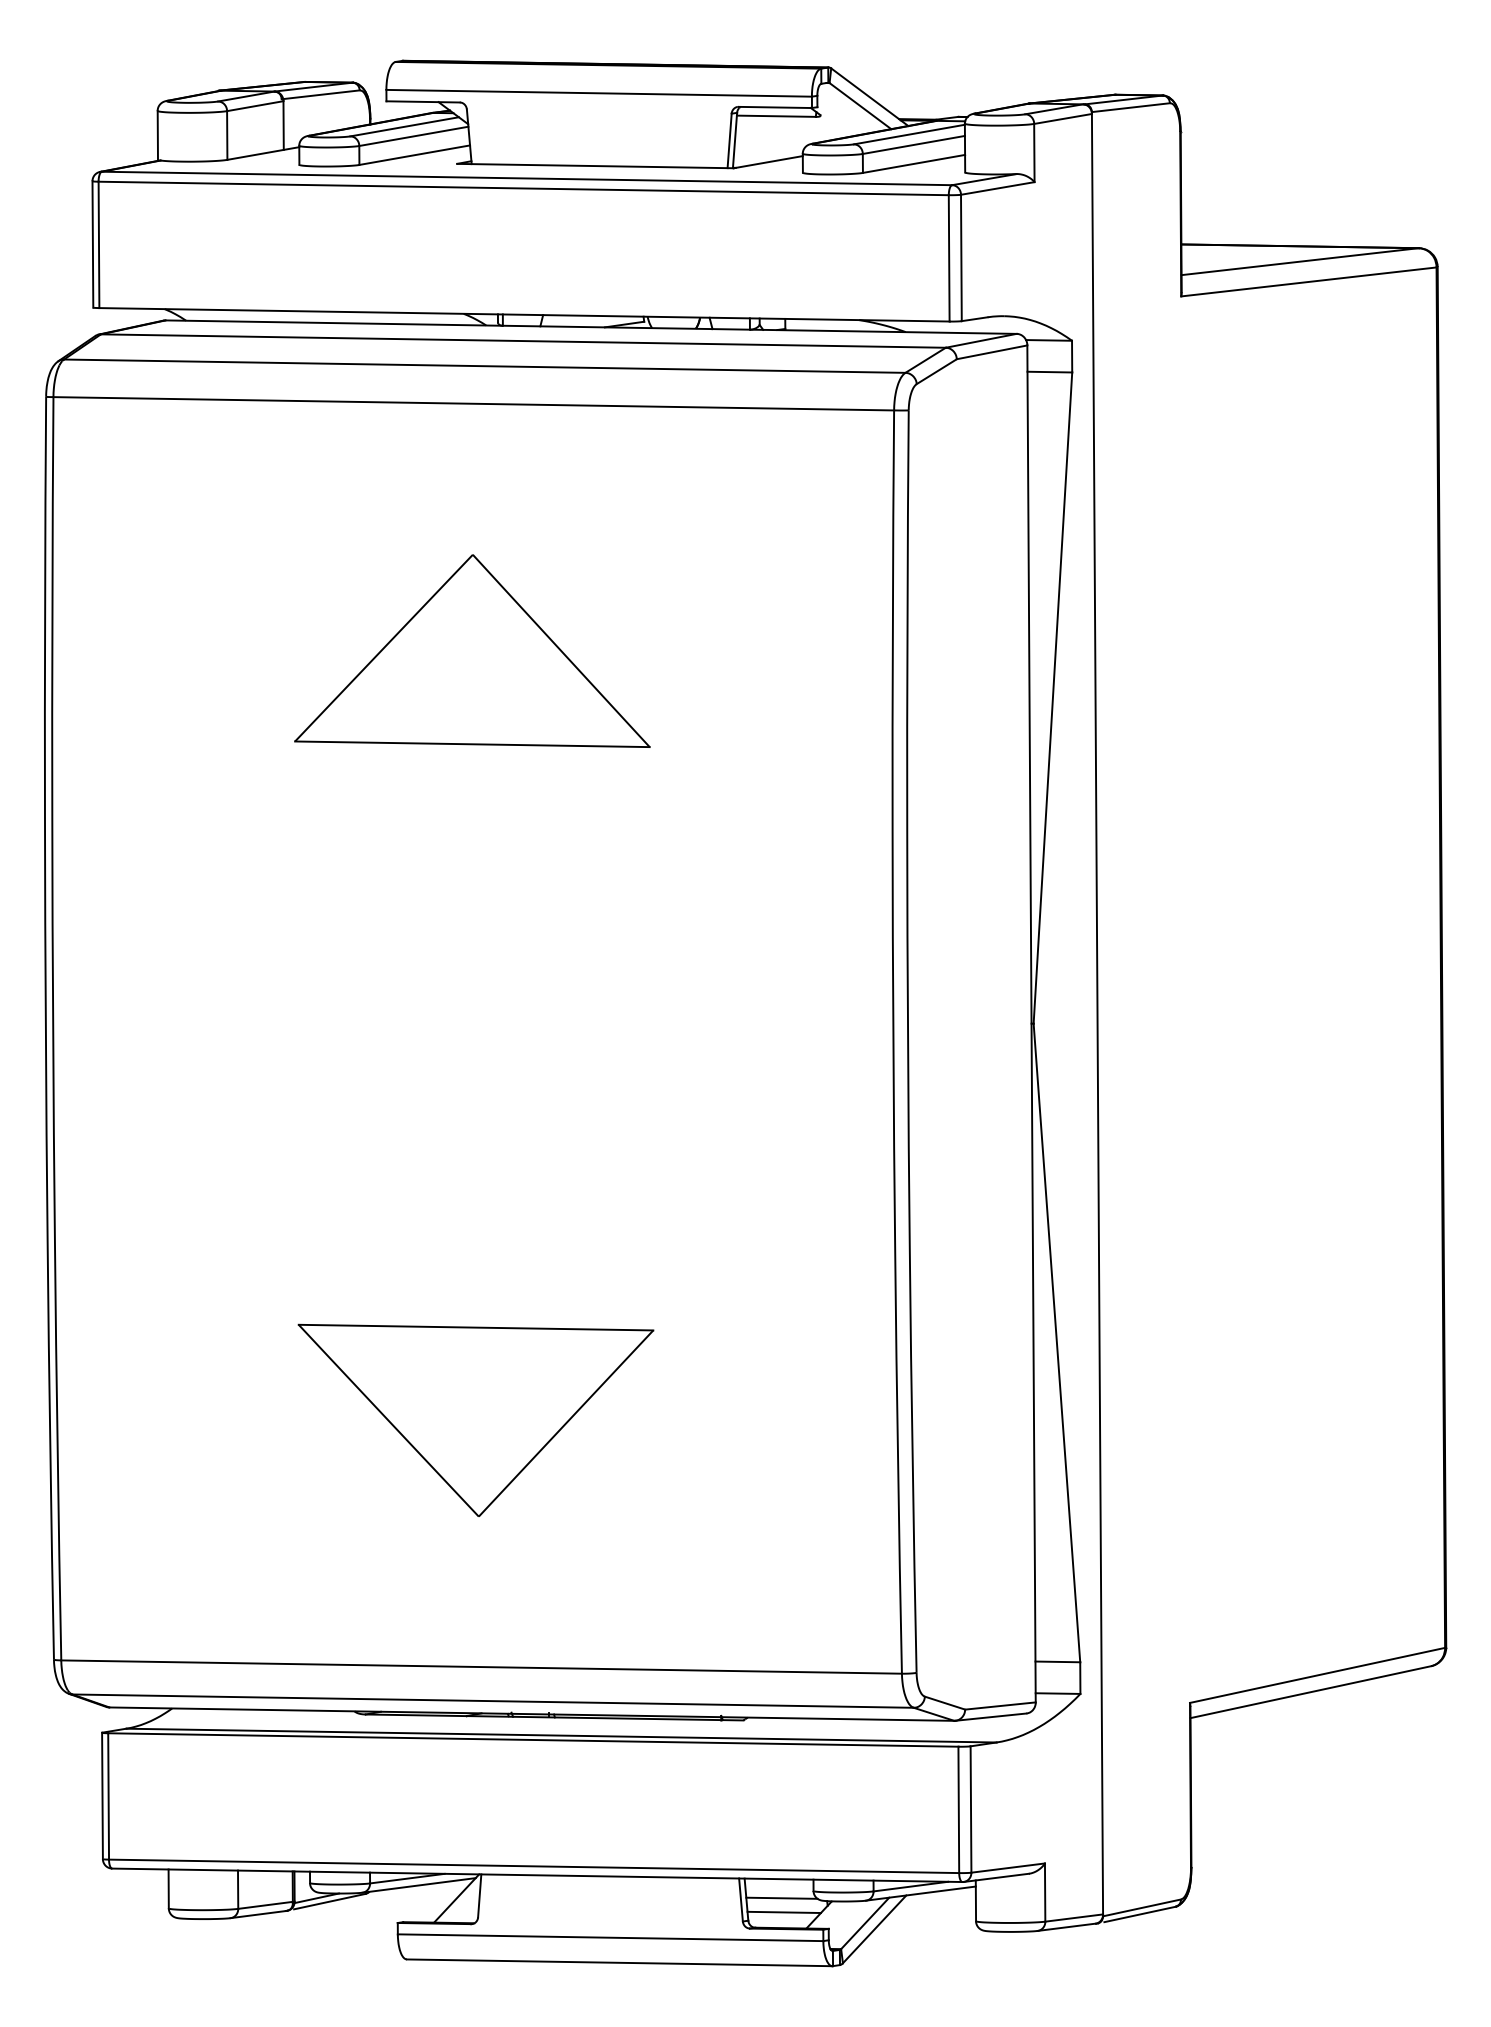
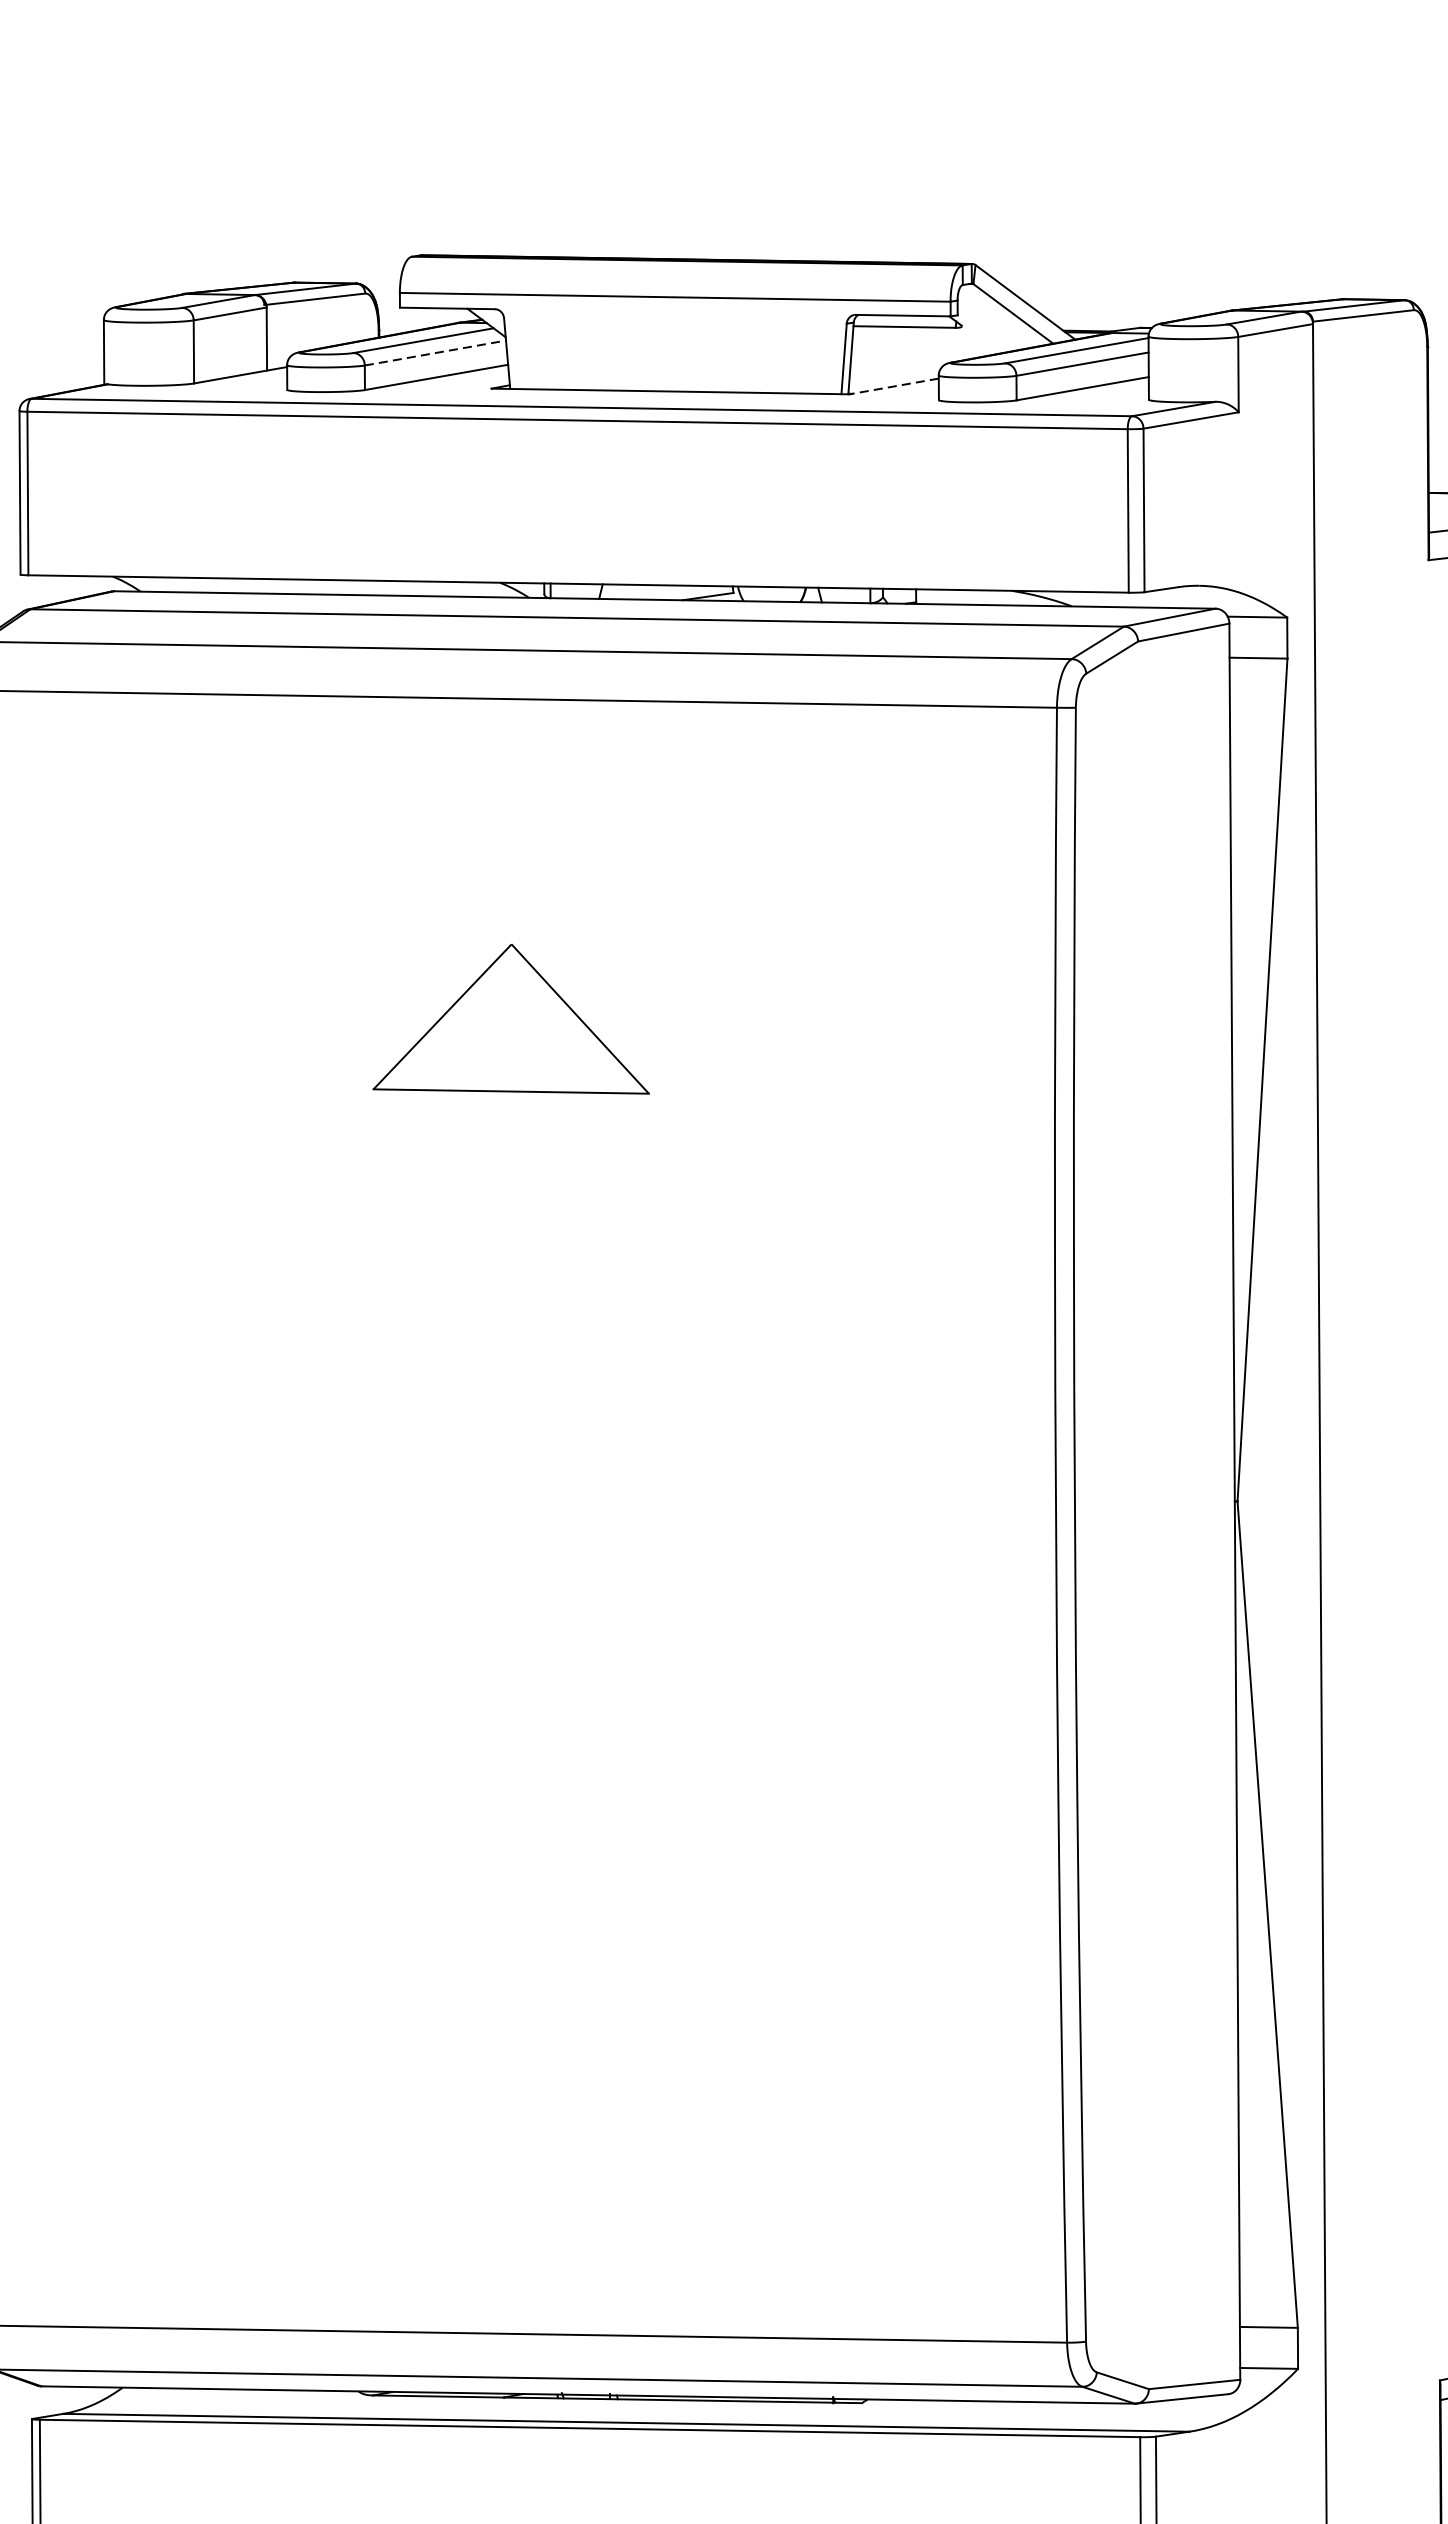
line: (414, 136) -> (436, 353), solid -> dashed
line: (767, 162) -> (893, 386), solid -> dashed
part: (472, 650) -> (511, 1018), size x0.6
part: (475, 1419) -> (515, 2013), removed

